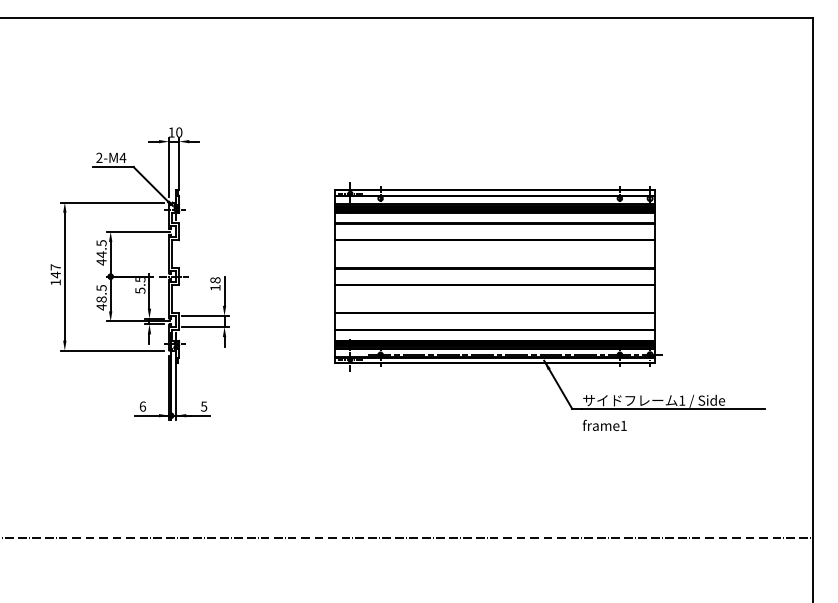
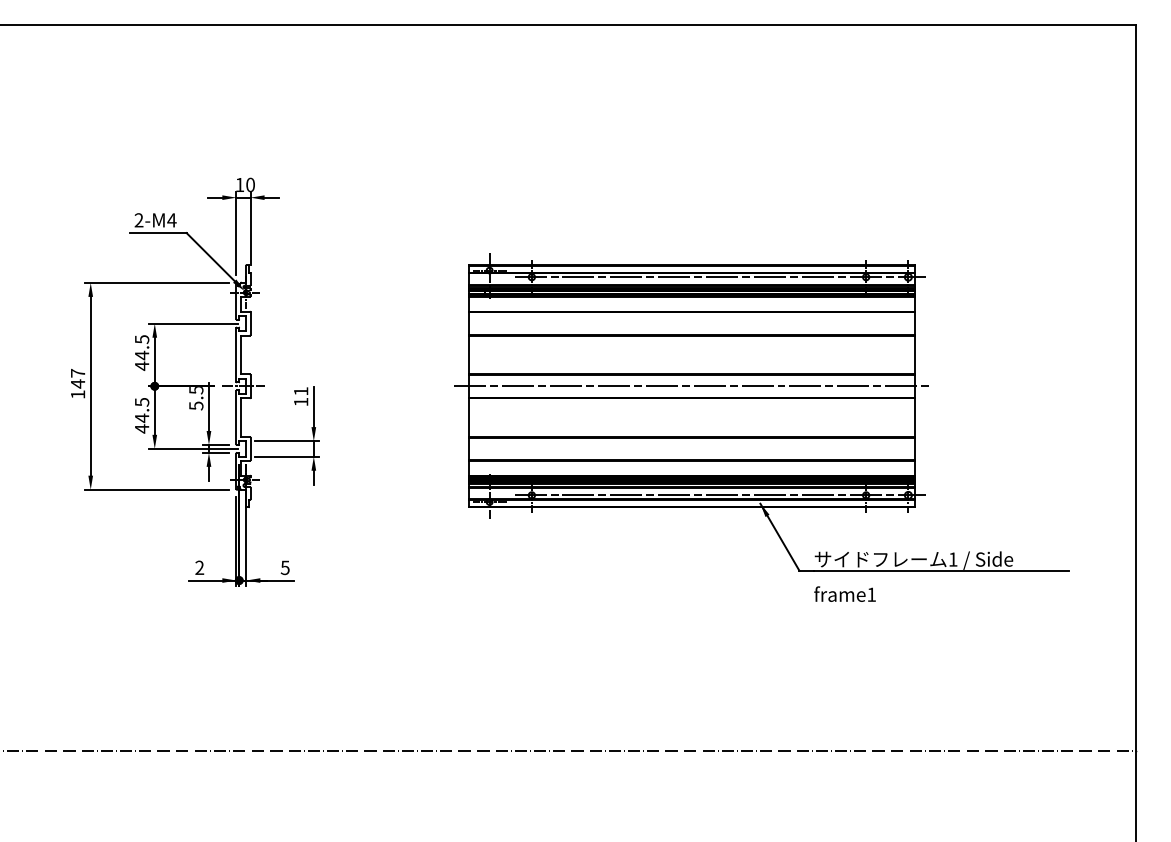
line: (514, 198) -> (719, 277), added
line: (494, 276) -> (691, 386), added
text: (215, 280) -> (301, 391), 18 -> 11
text: (101, 299) -> (141, 418), 48.5 -> 44.5
text: (142, 406) -> (199, 567), 6 -> 2

